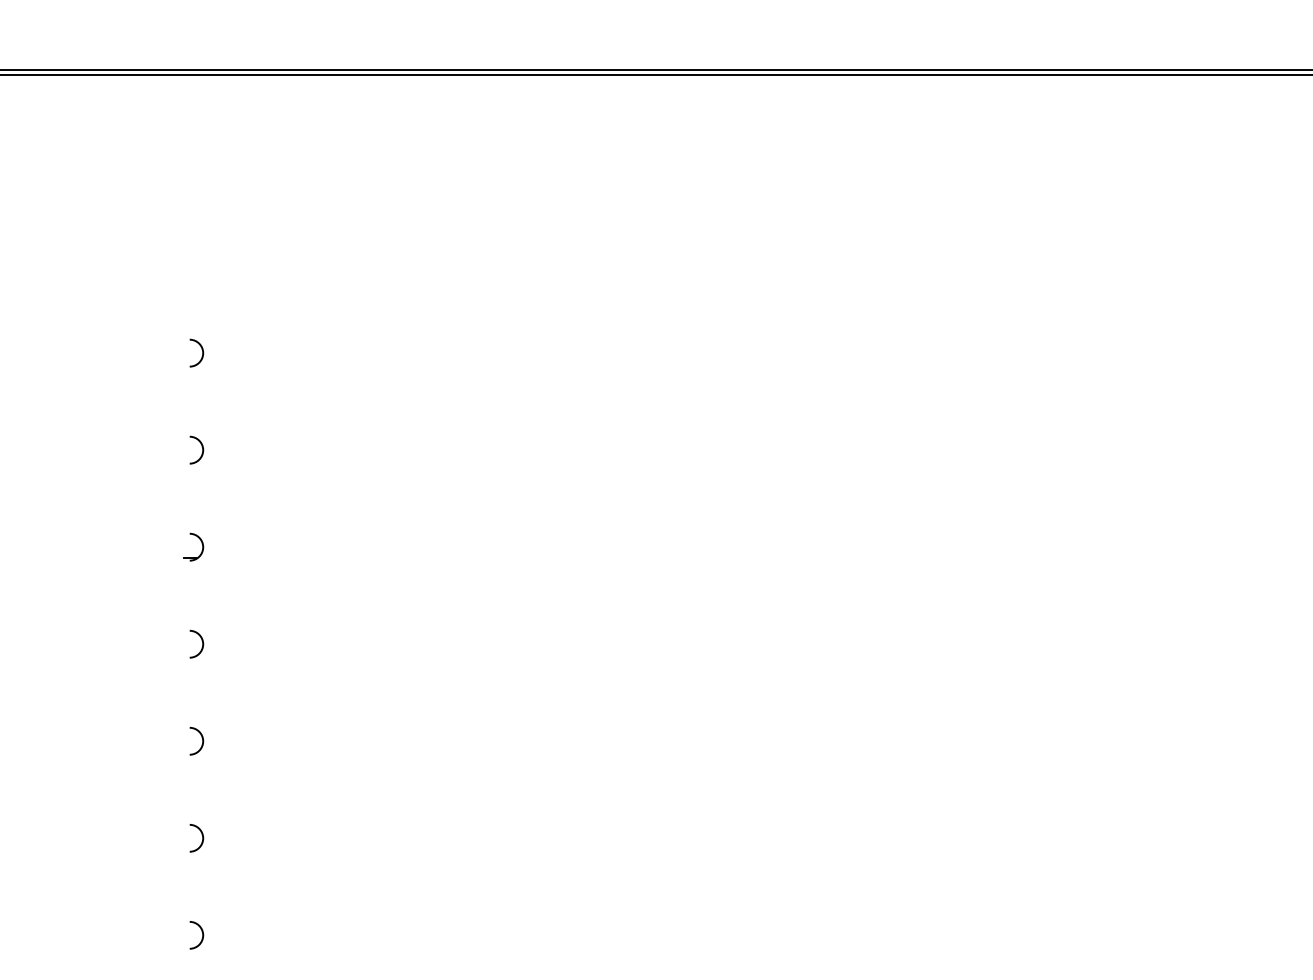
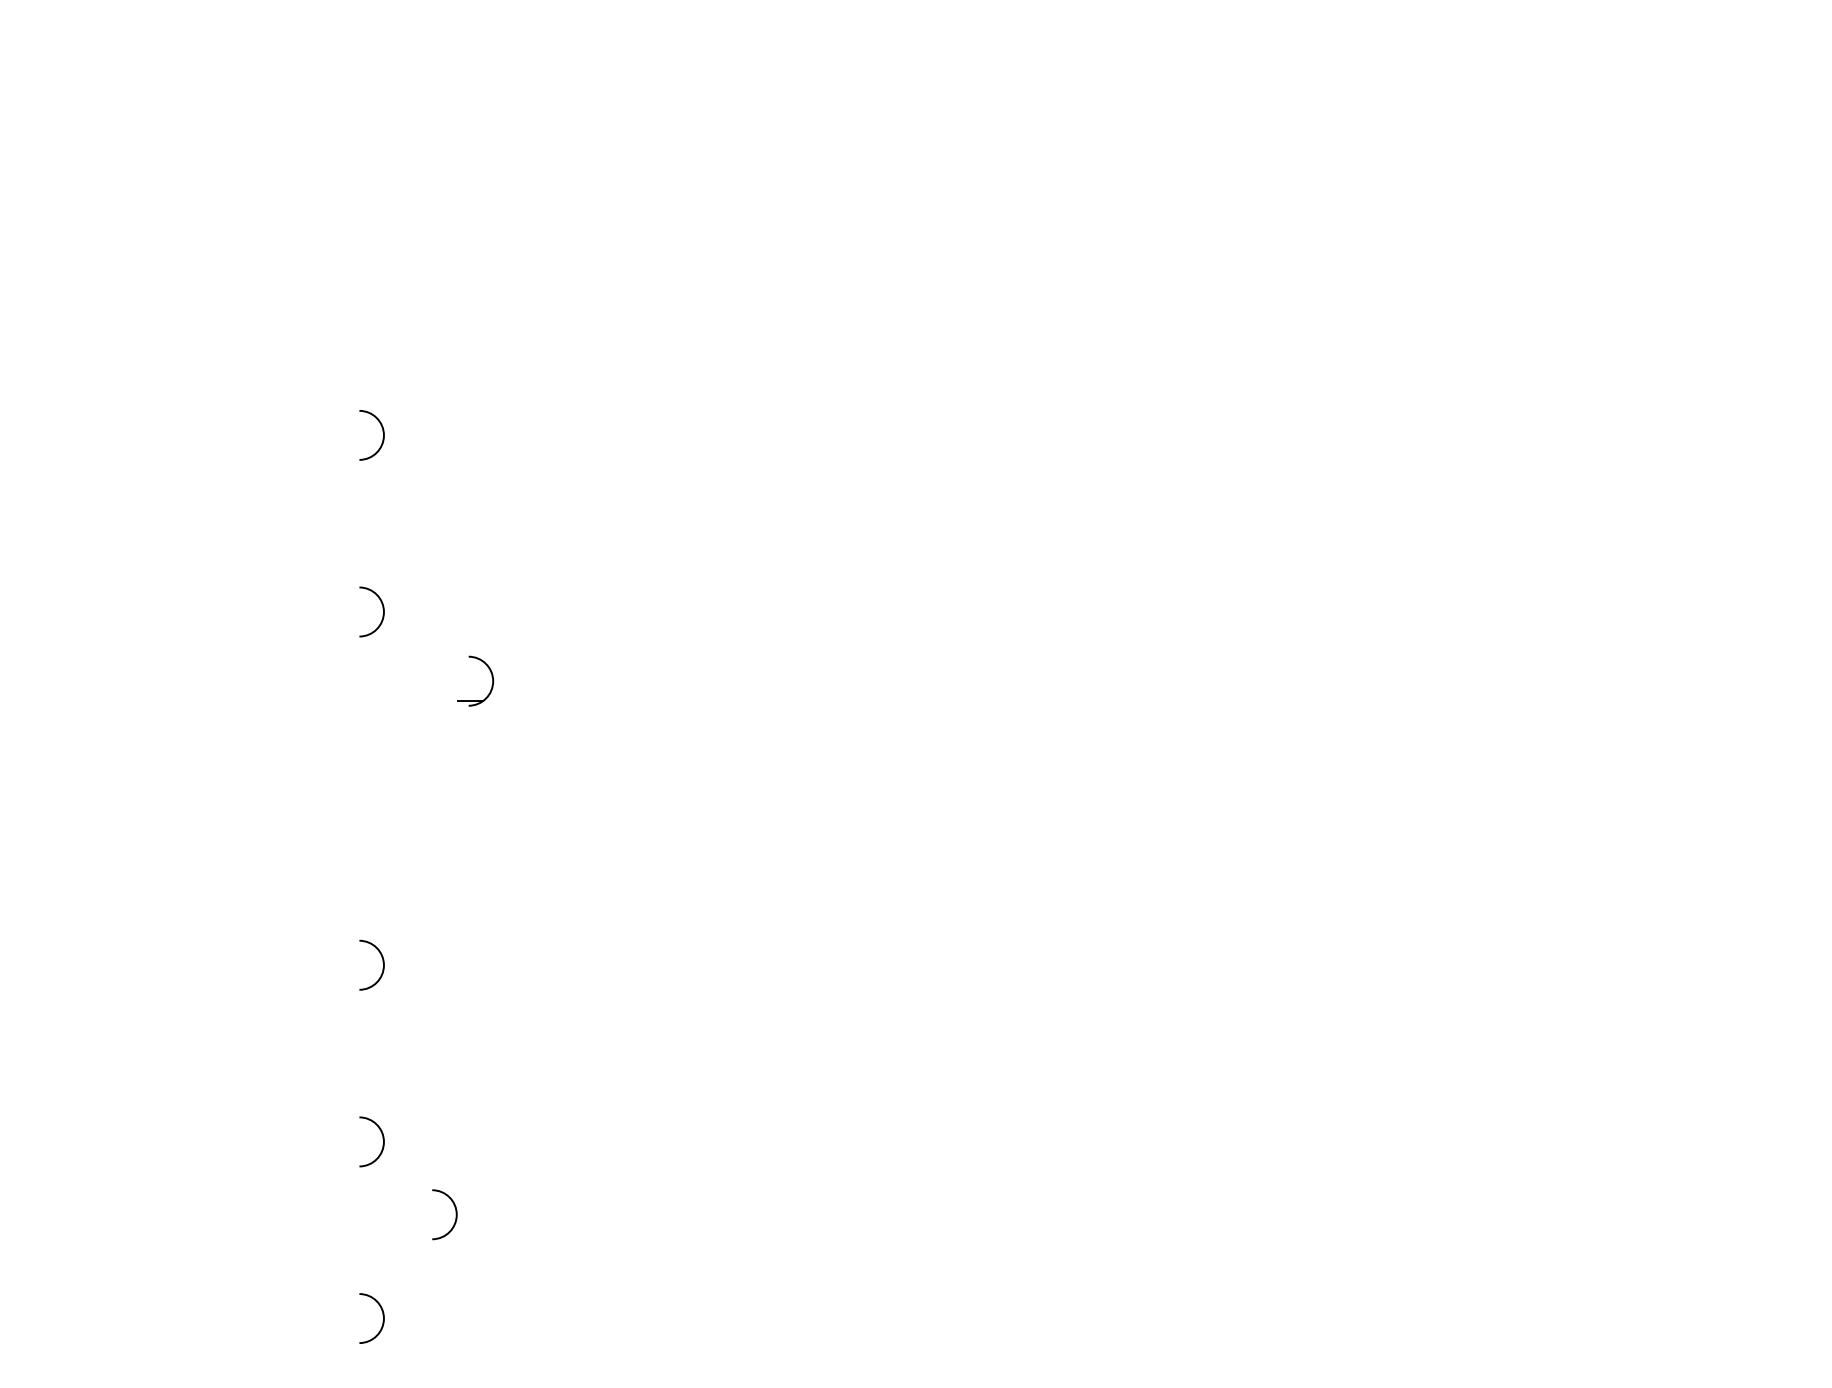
part: (201, 543) -> (490, 674), moved
arc: (241, 777) -> (453, 1207), added

